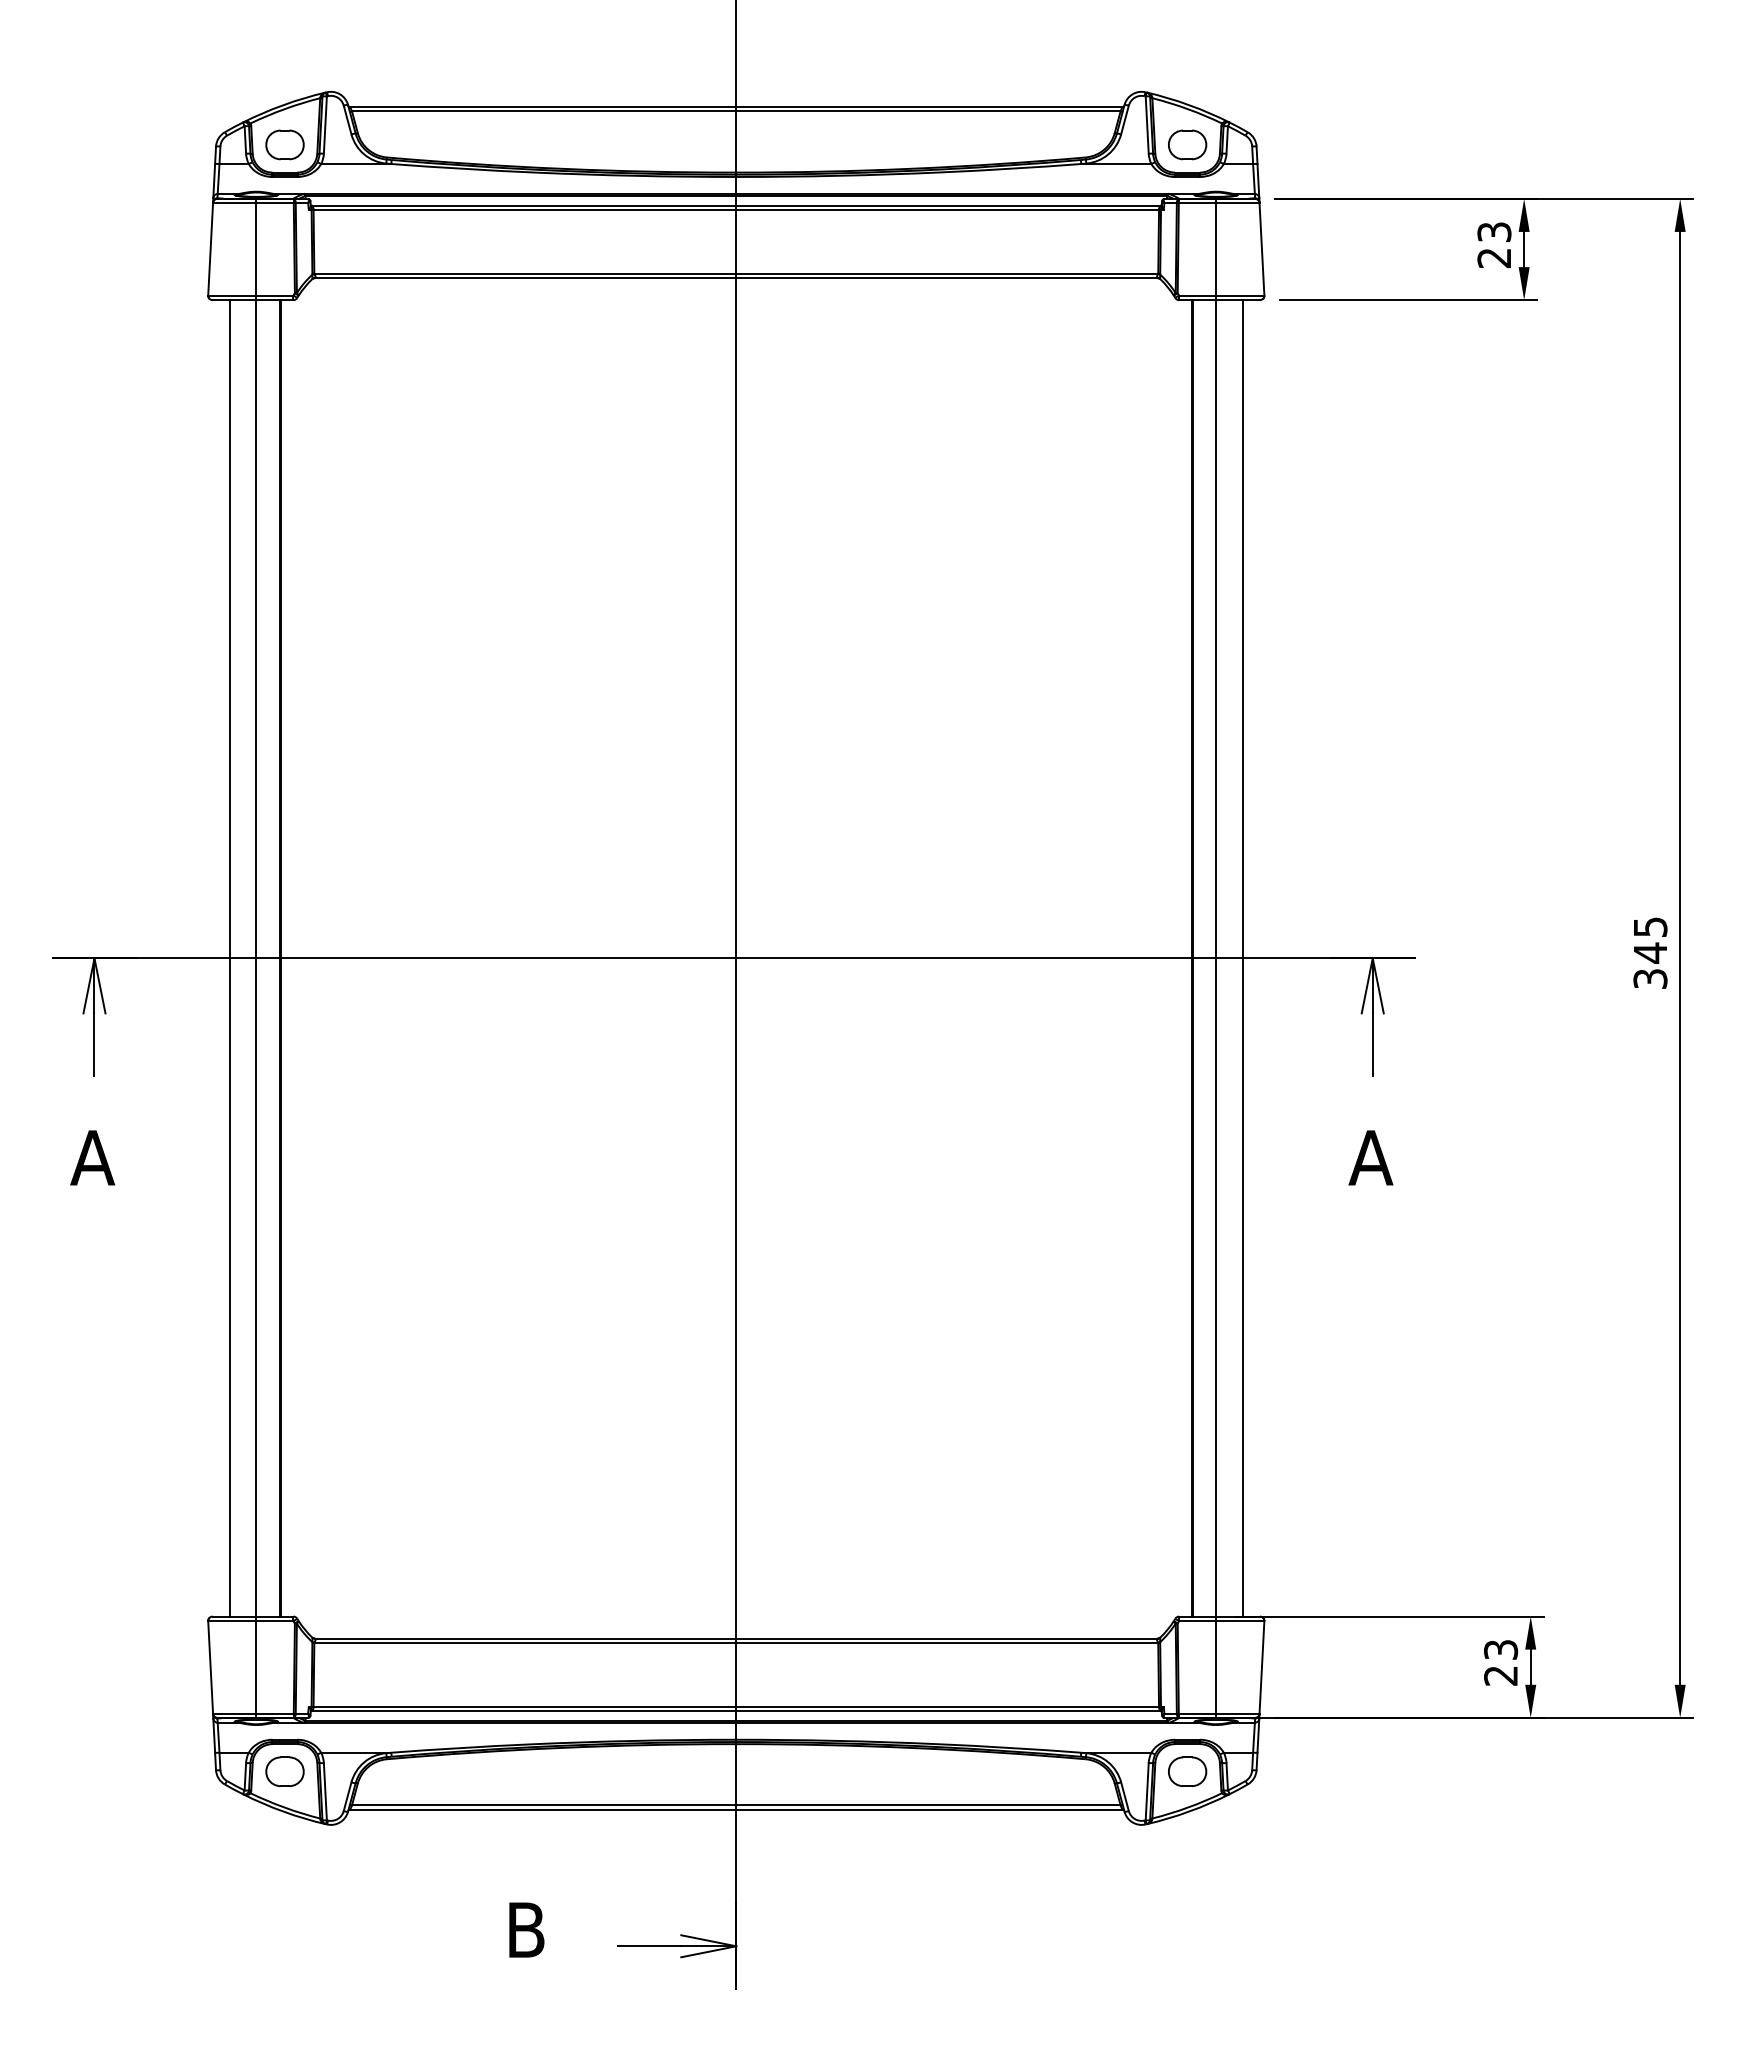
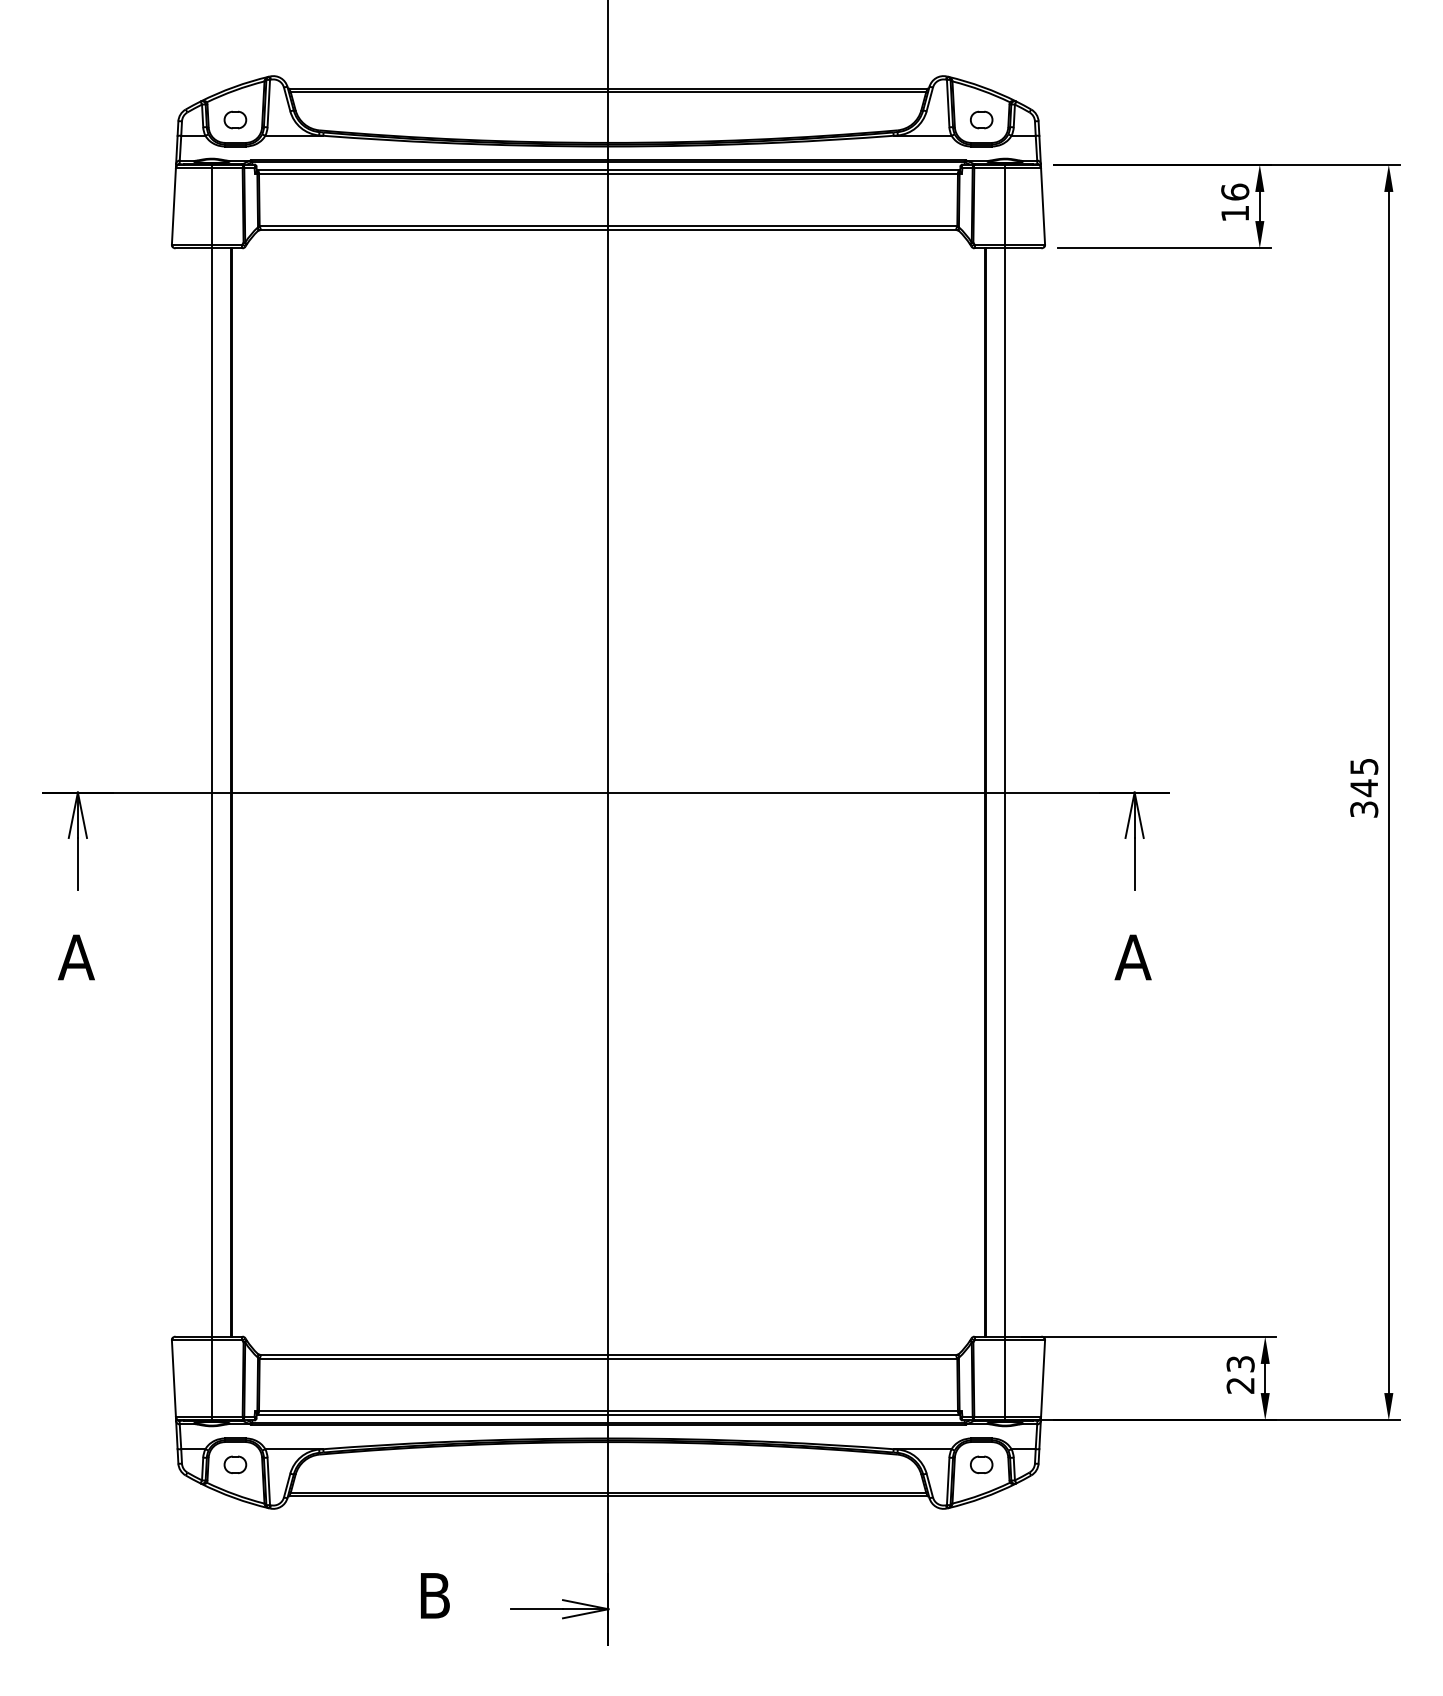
part: (284, 144) -> (234, 119), size x0.7
part: (1187, 144) -> (981, 119), size x0.7
text: (1494, 244) -> (1235, 202), 23 -> 16
line: (229, 958) -> (189, 792), removed
line: (1242, 958) -> (1026, 792), removed
part: (284, 1771) -> (234, 1464), size x0.7
part: (1187, 1771) -> (981, 1464), size x0.7

